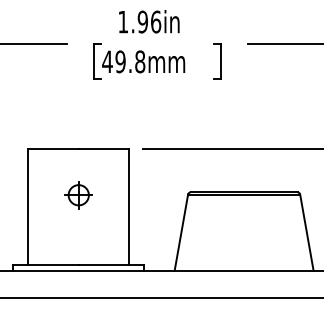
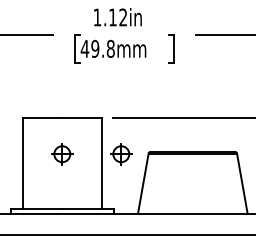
text: (148, 22) -> (117, 17), 1.96in -> 1.12in
part: (153, 195) -> (121, 154), added

